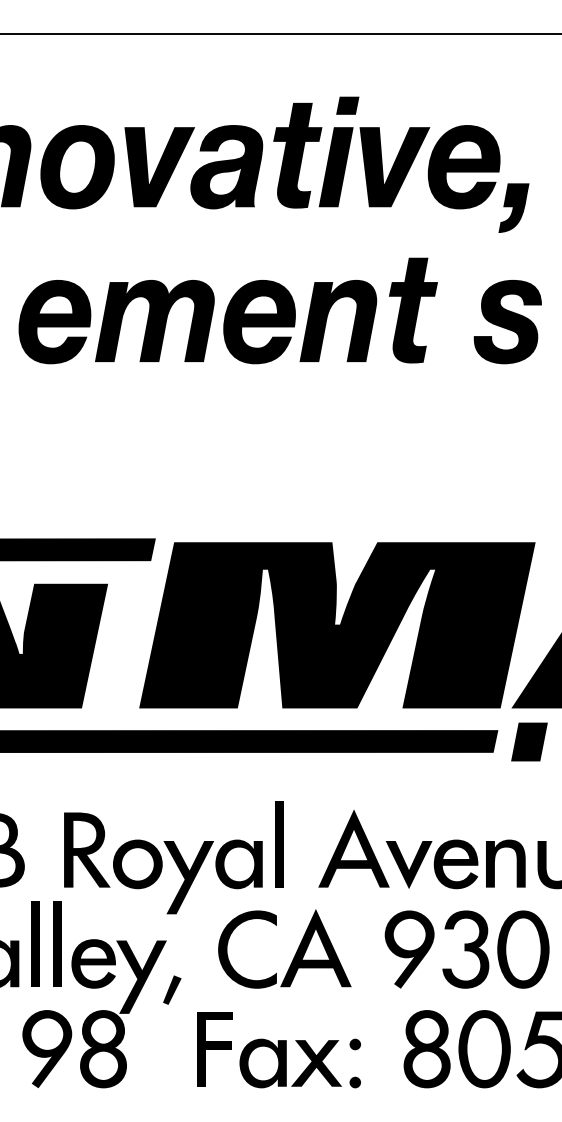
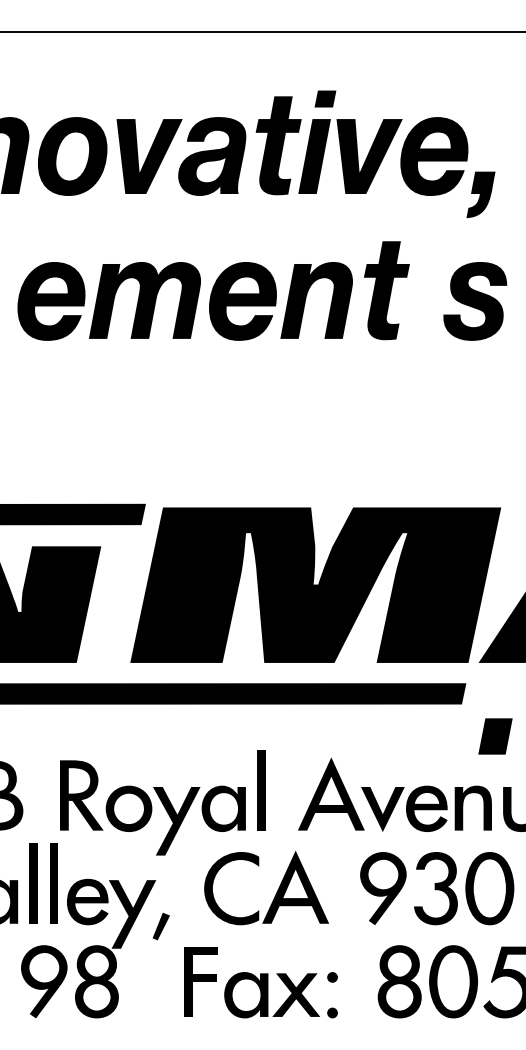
part: (529, 741) -> (495, 736), moved

